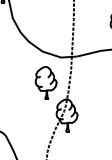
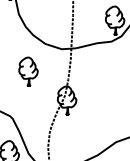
part: (46, 82) -> (28, 71), moved

